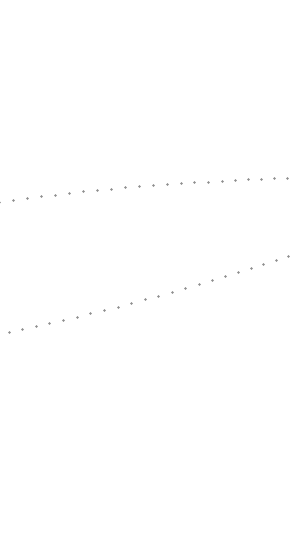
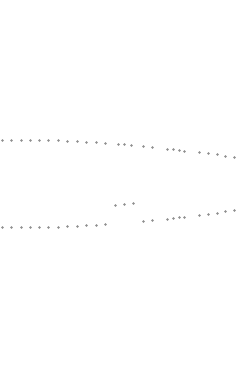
part: (187, 182) -> (175, 149), size x0.6
part: (111, 188) -> (124, 144), size x0.7
part: (204, 282) -> (175, 217), size x0.6
part: (132, 303) -> (124, 204), moved

